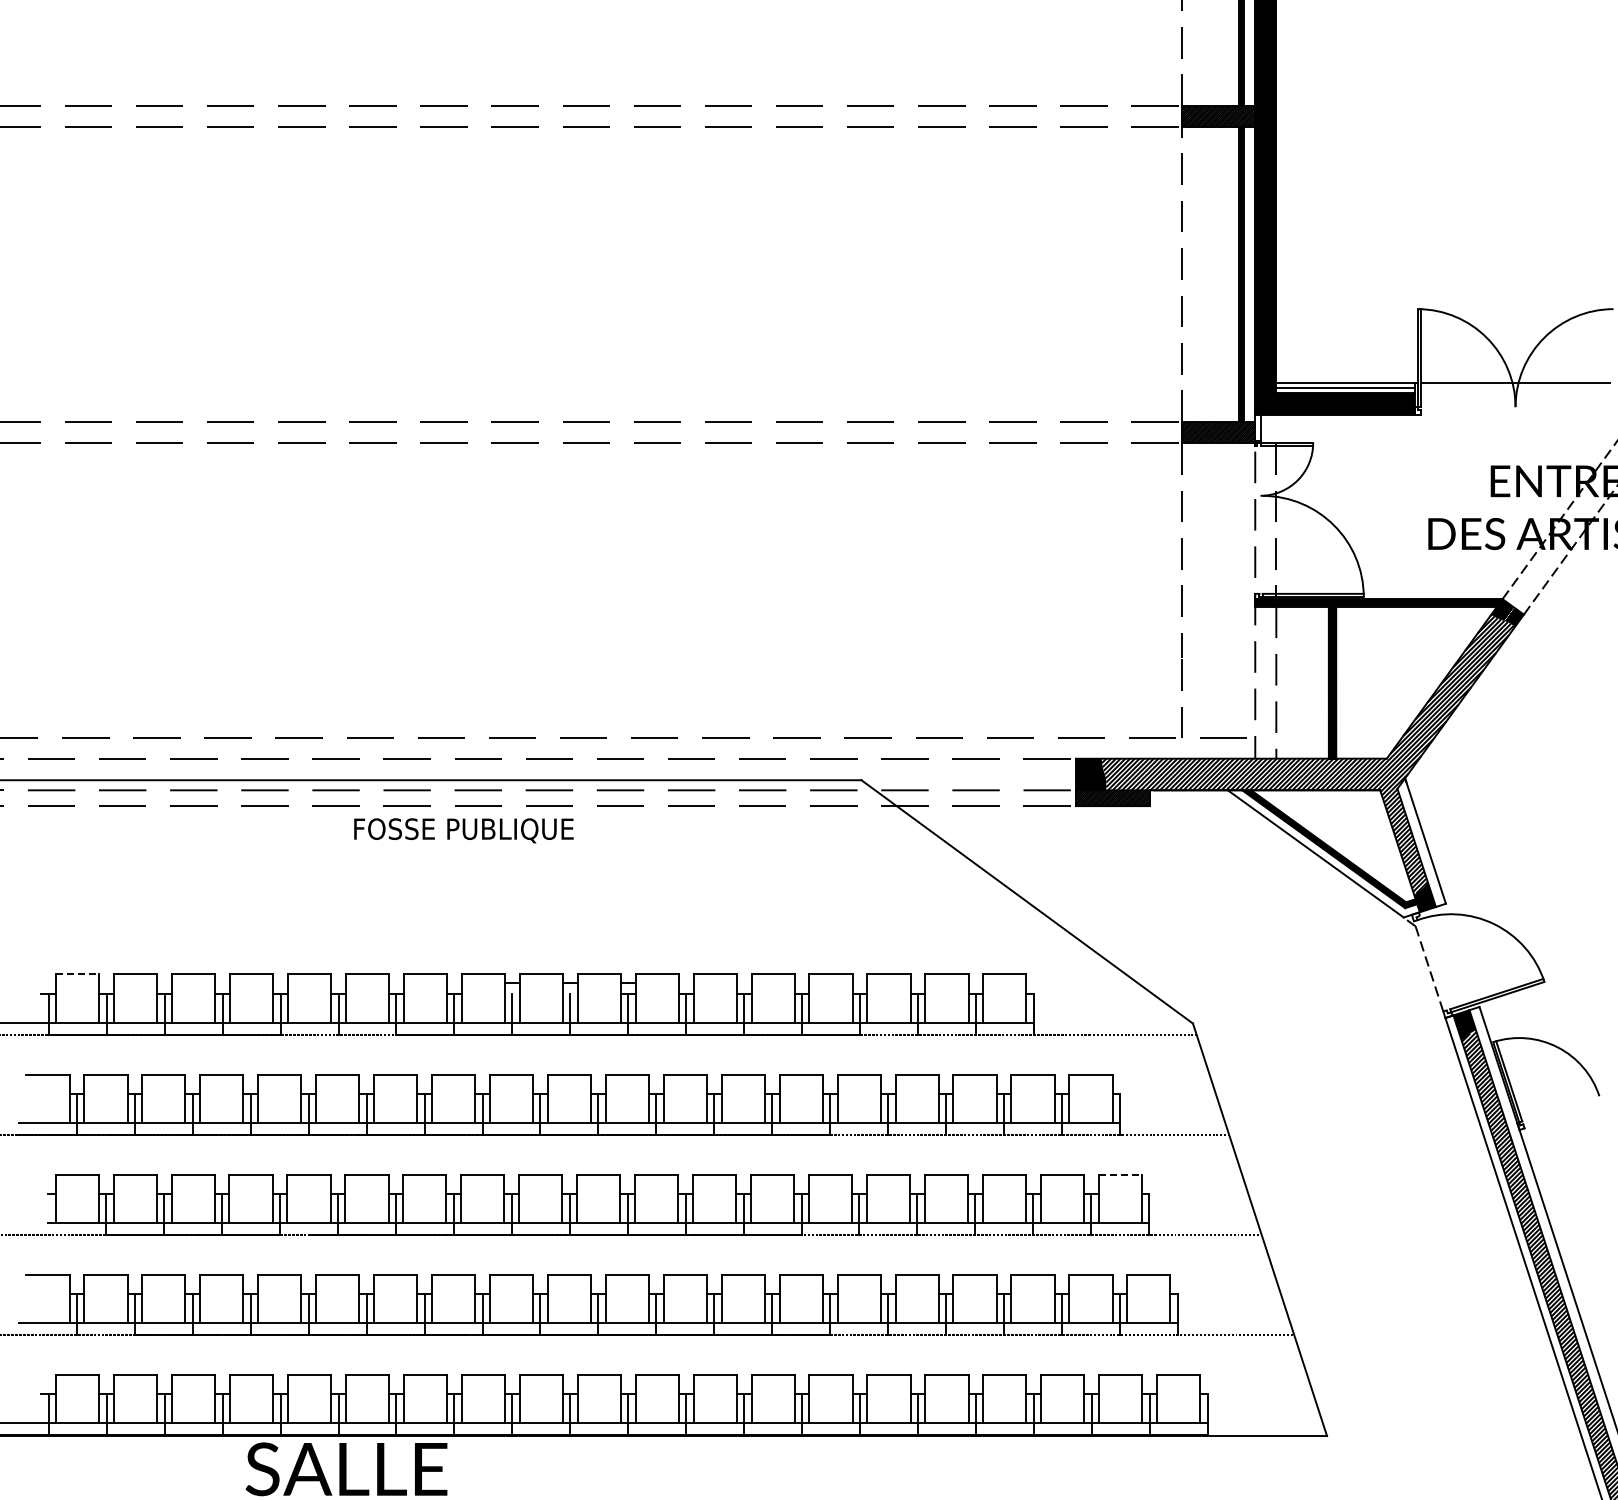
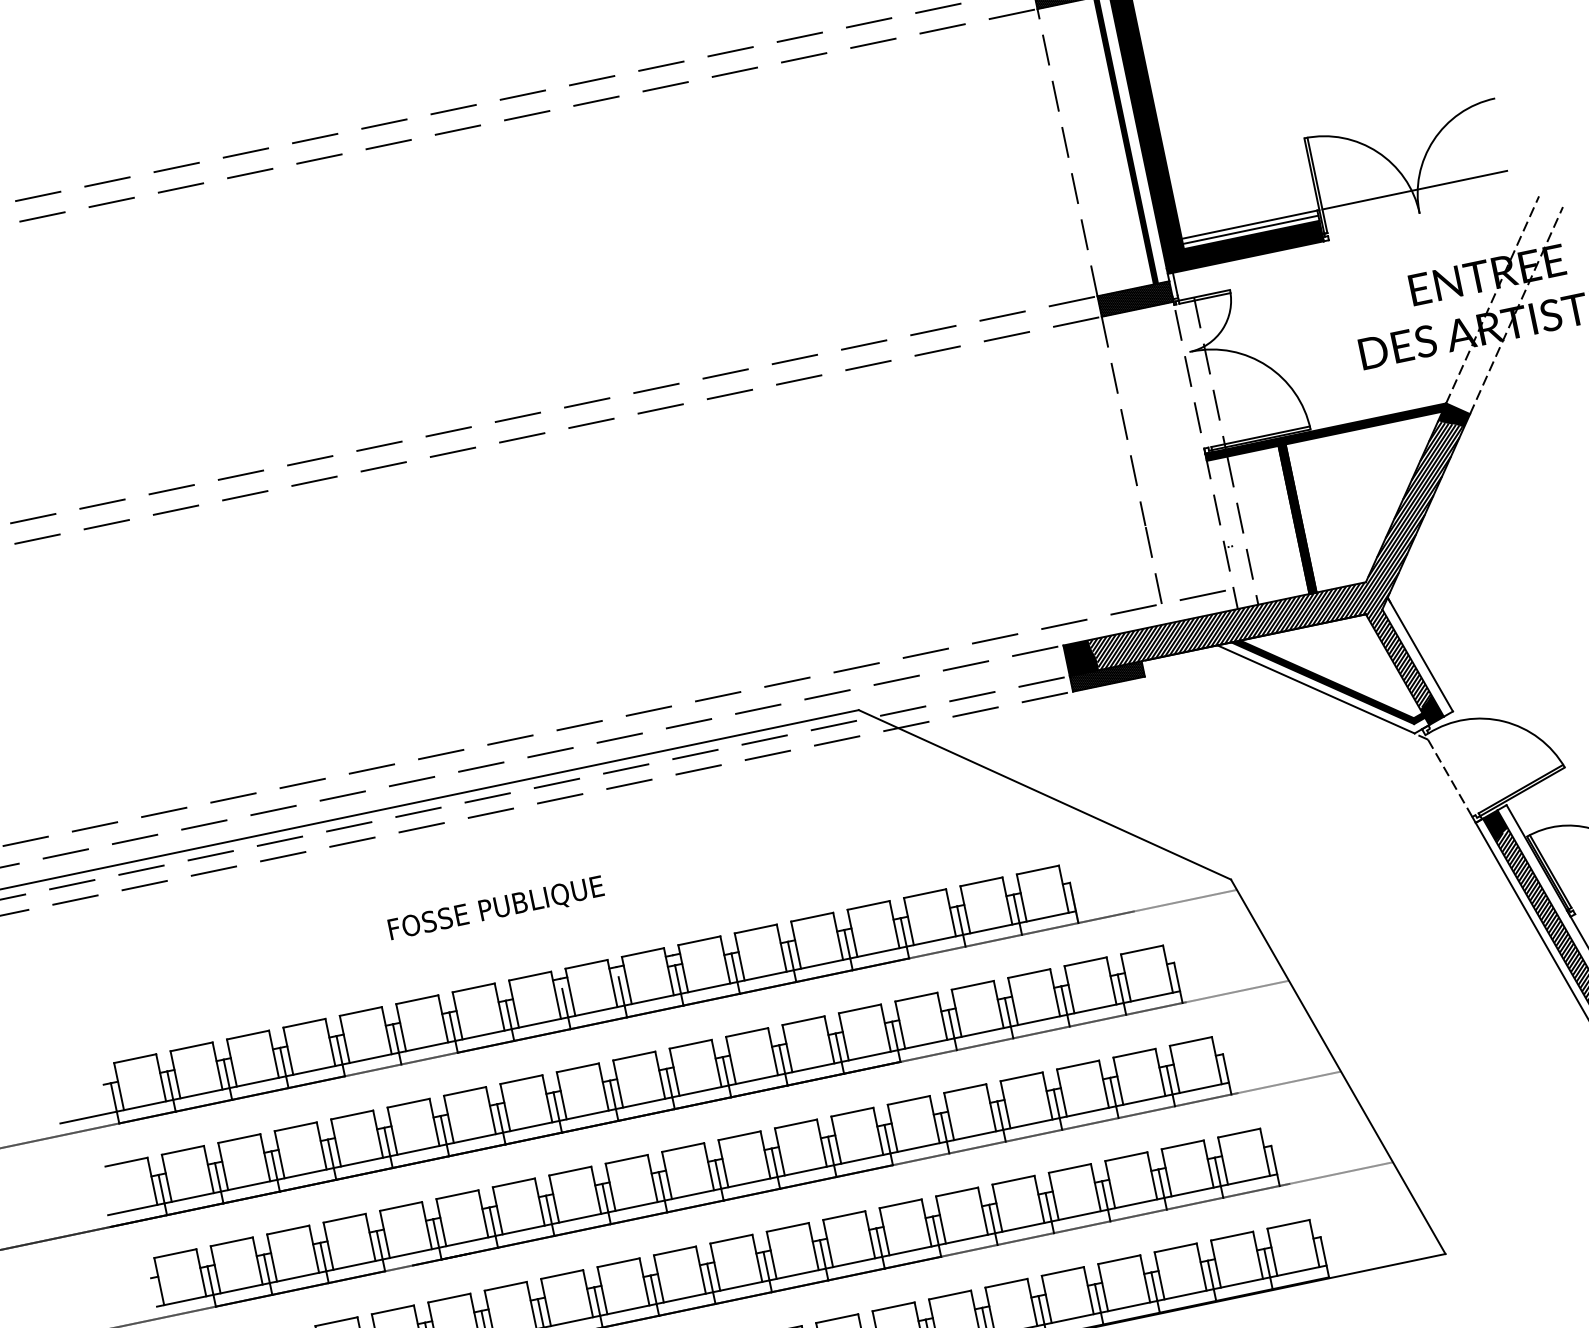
text: (463, 830) -> (495, 909), moved
line: (77, 974) -> (134, 1058), dashed -> solid
line: (1120, 1174) -> (1191, 1041), dashed -> solid

